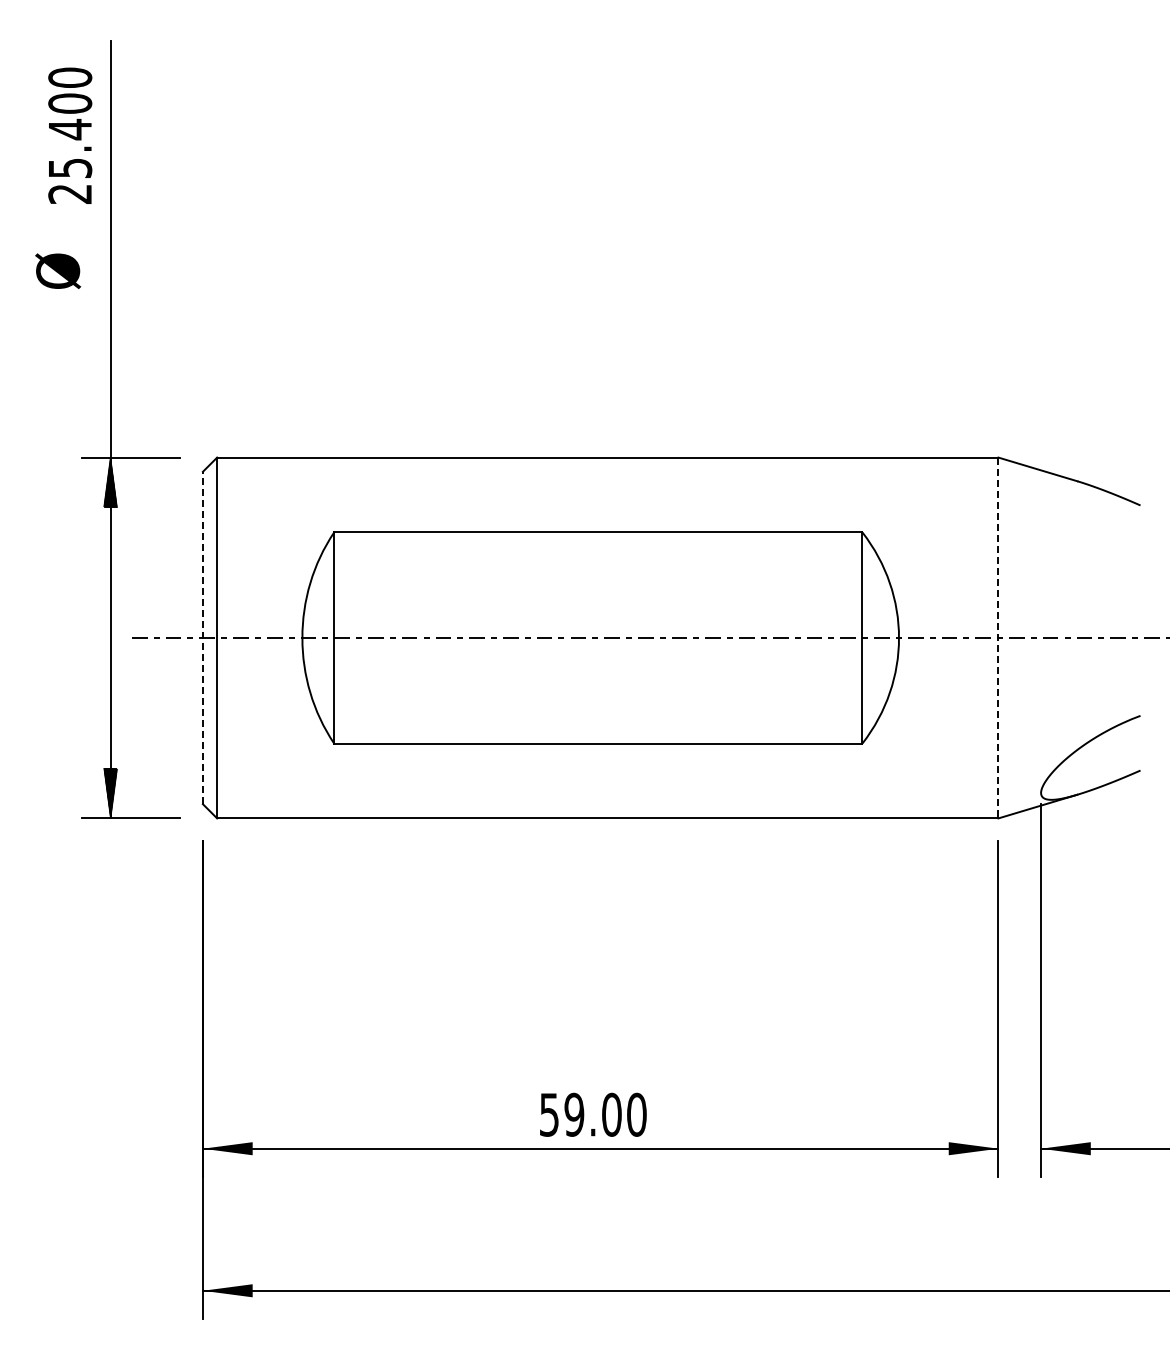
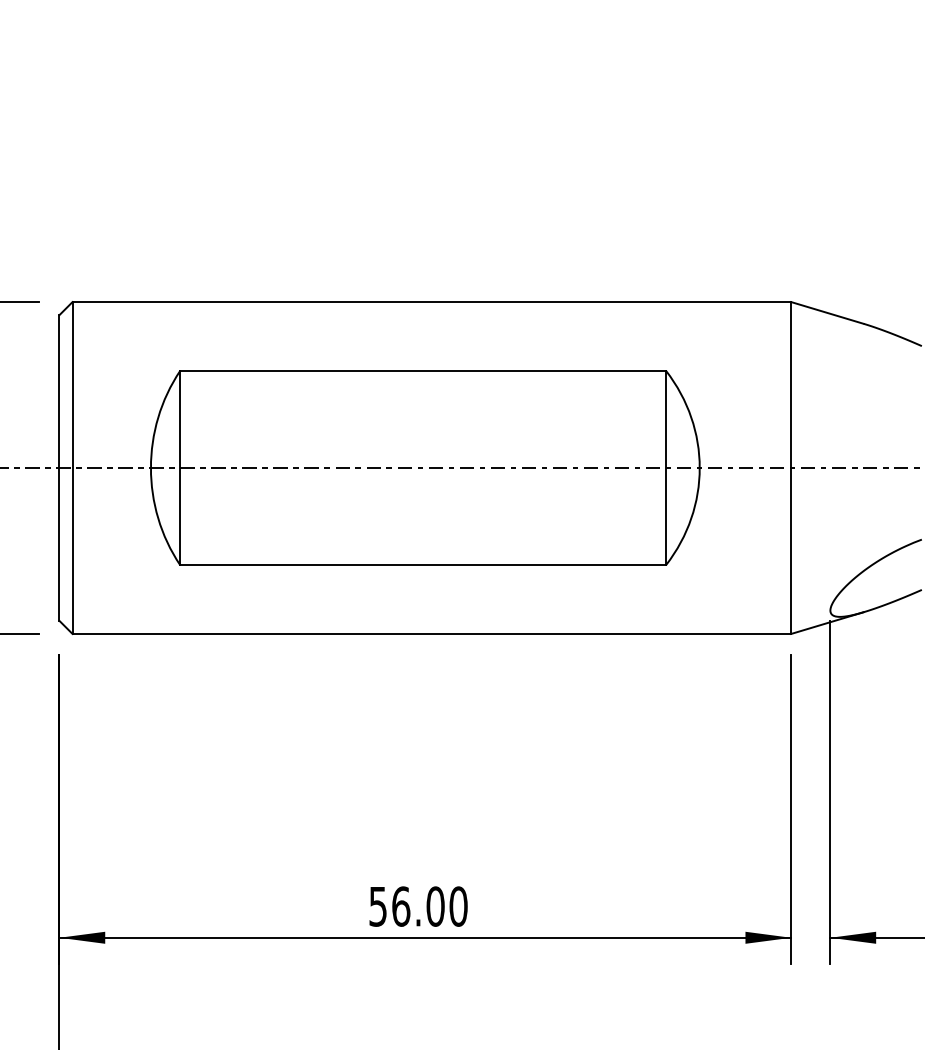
line: (202, 637) -> (59, 467), dashed -> solid
line: (998, 638) -> (791, 468), dashed -> solid
text: (574, 1114) -> (401, 906), 59.00 -> 56.00

